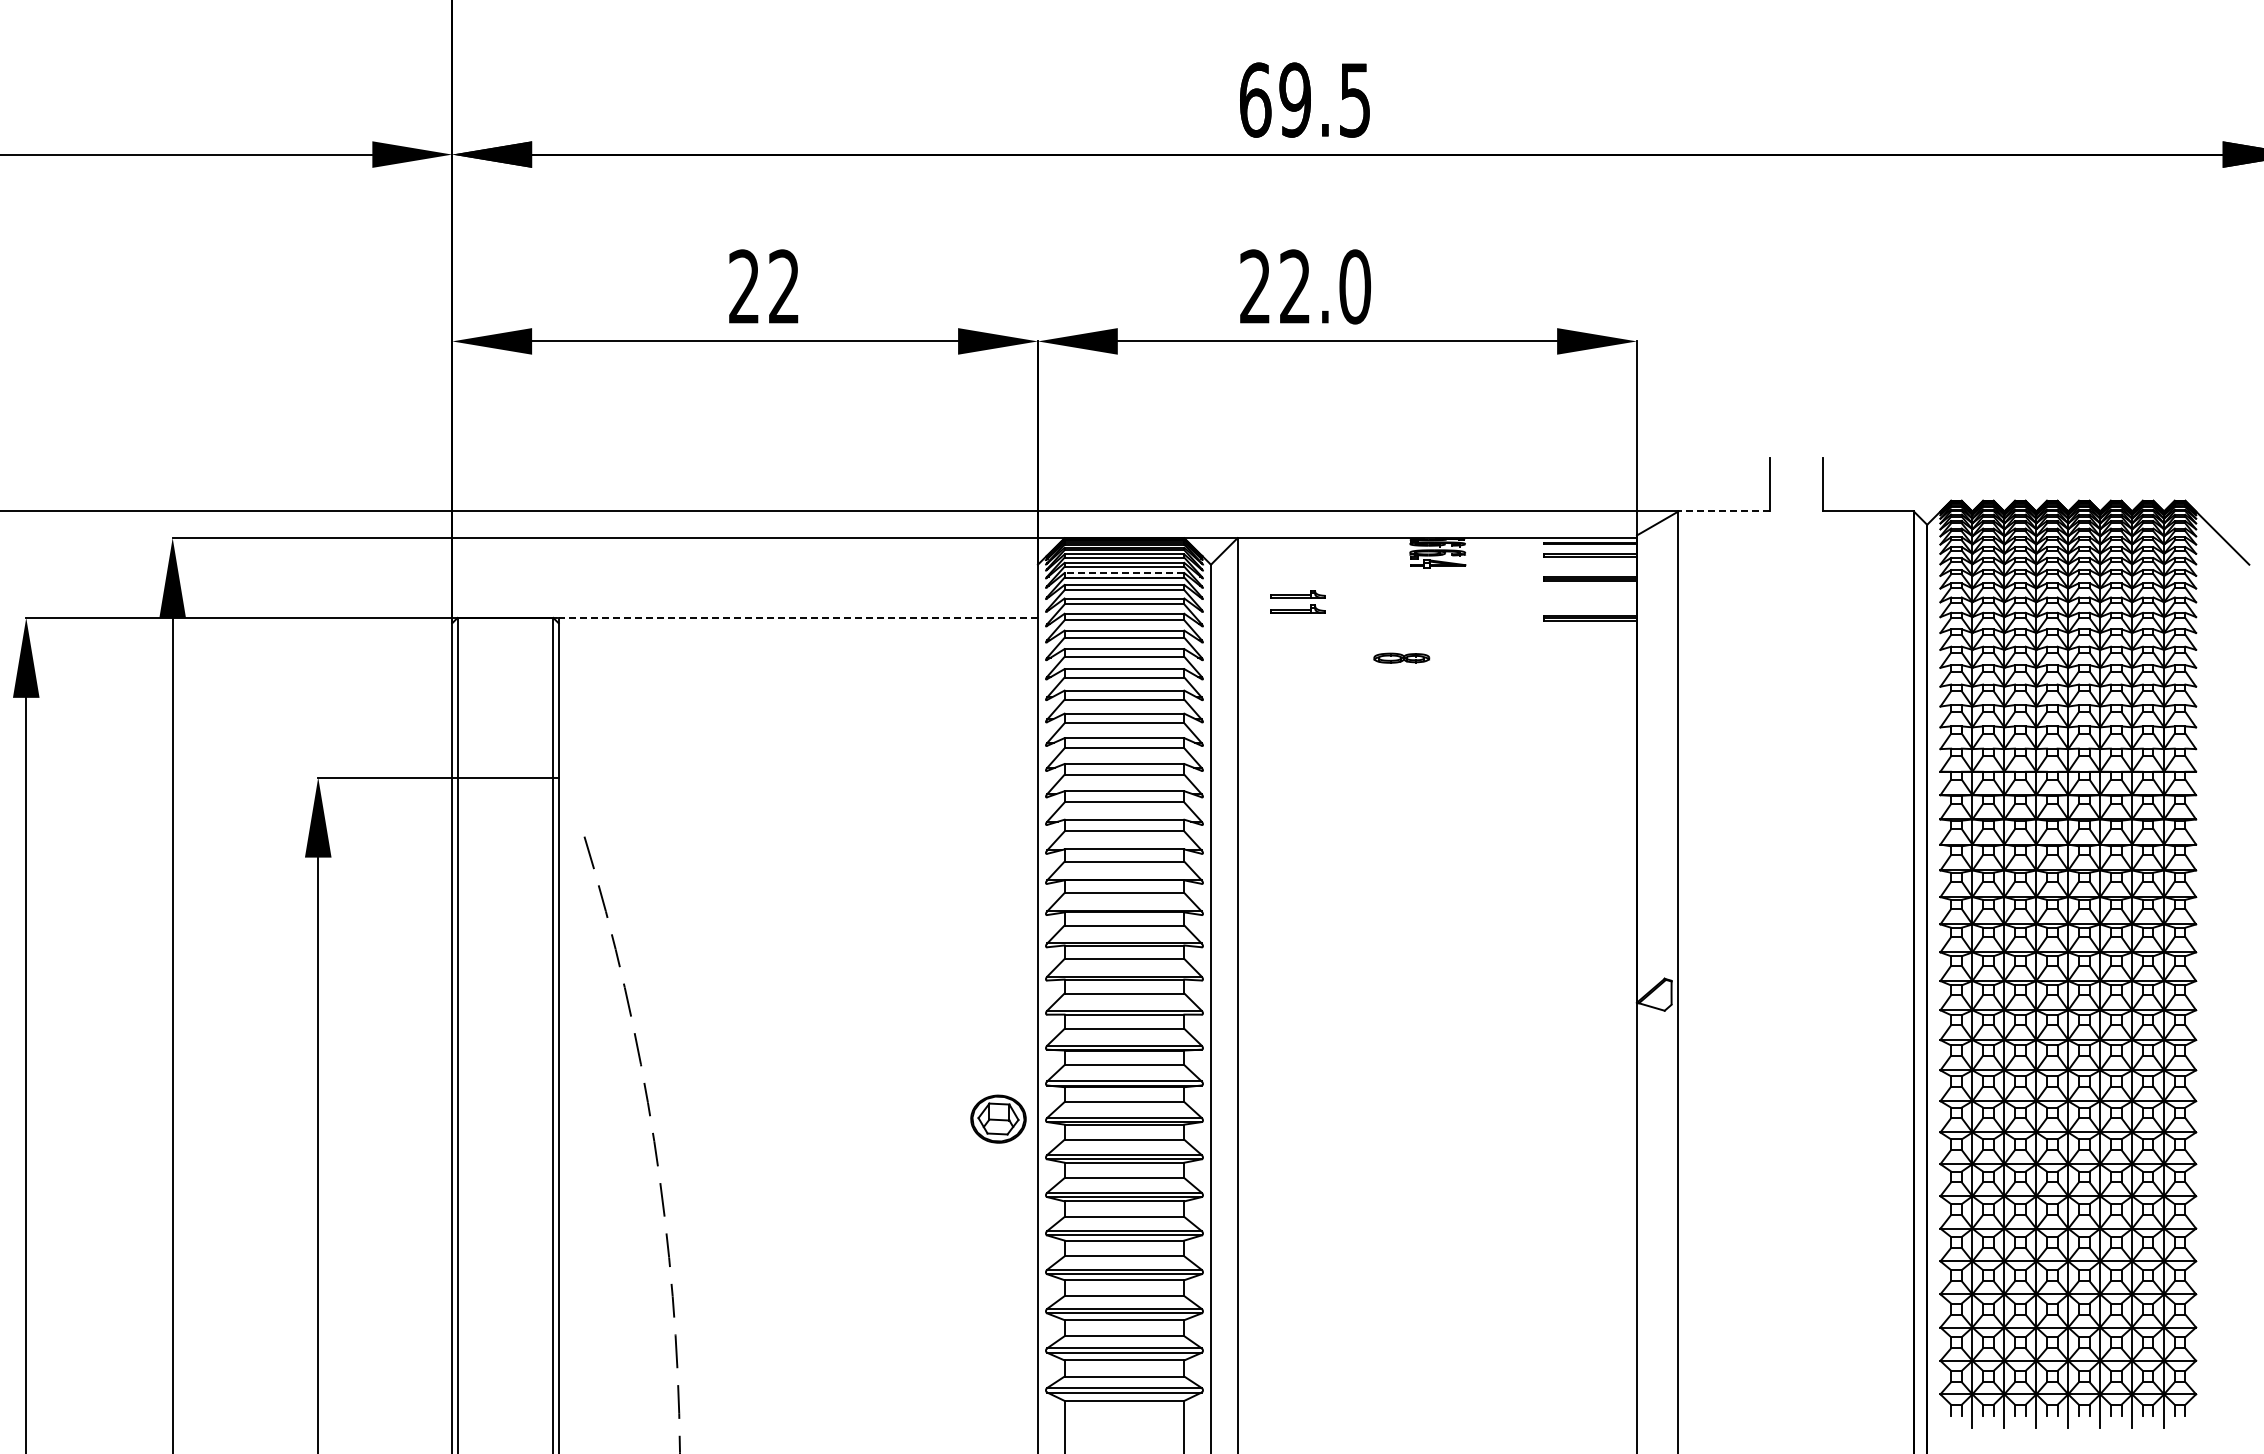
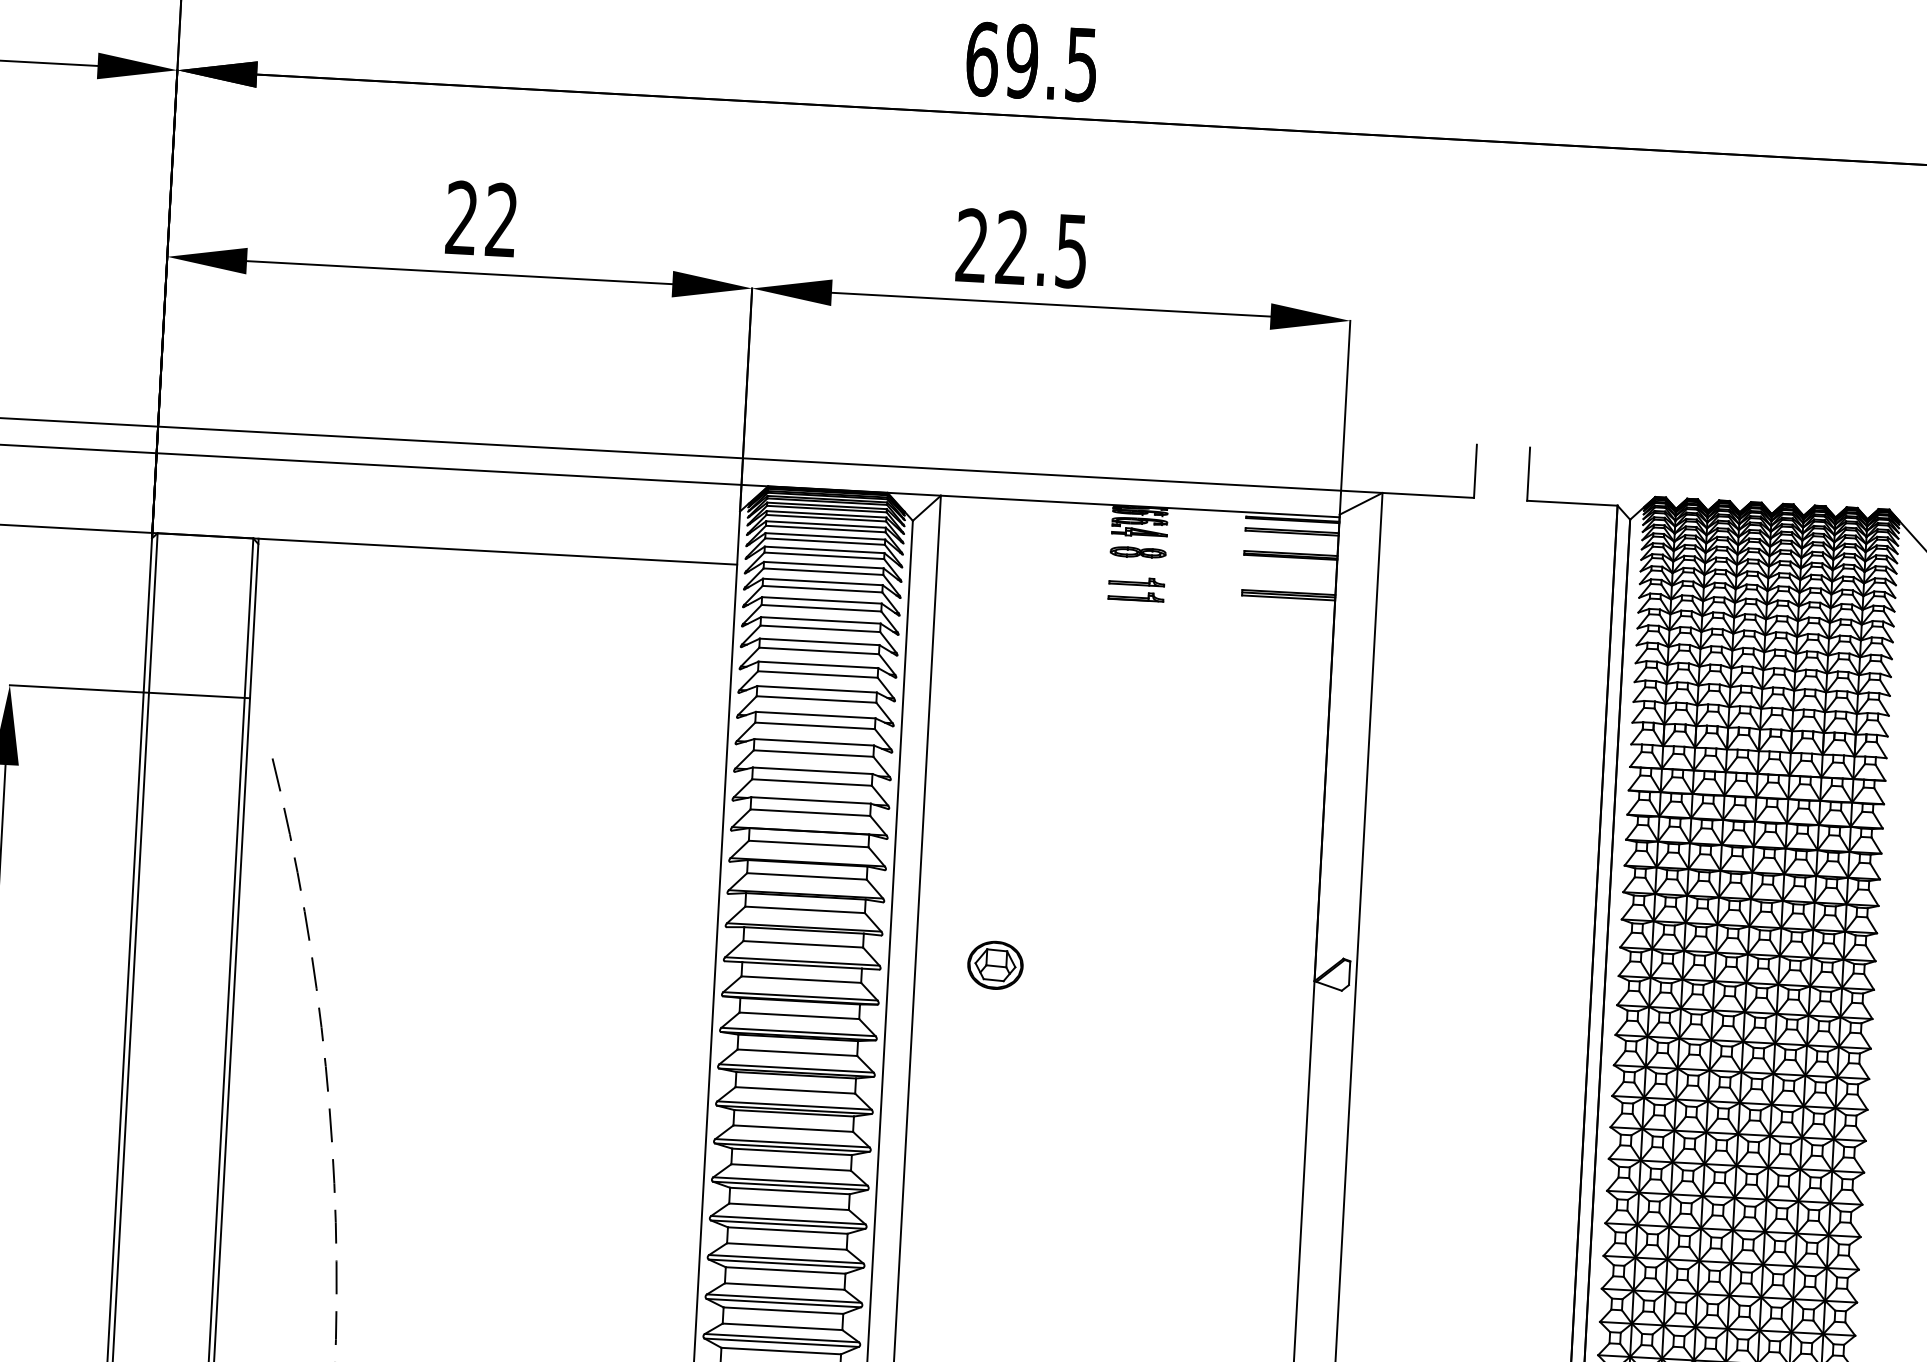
text: (1354, 286) -> (1071, 250), 22.0 -> 22.5
line: (1724, 511) -> (1428, 495), dashed -> solid
line: (1124, 573) -> (826, 524), dashed -> solid
part: (1297, 601) -> (1136, 588), moved
line: (798, 617) -> (498, 551), dashed -> solid
part: (1401, 657) -> (1138, 551), moved
part: (998, 1118) -> (995, 964), moved

